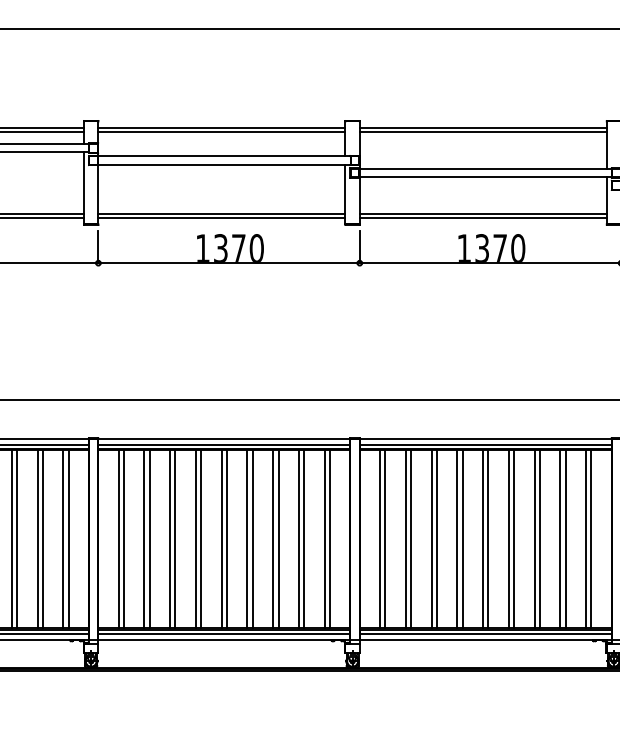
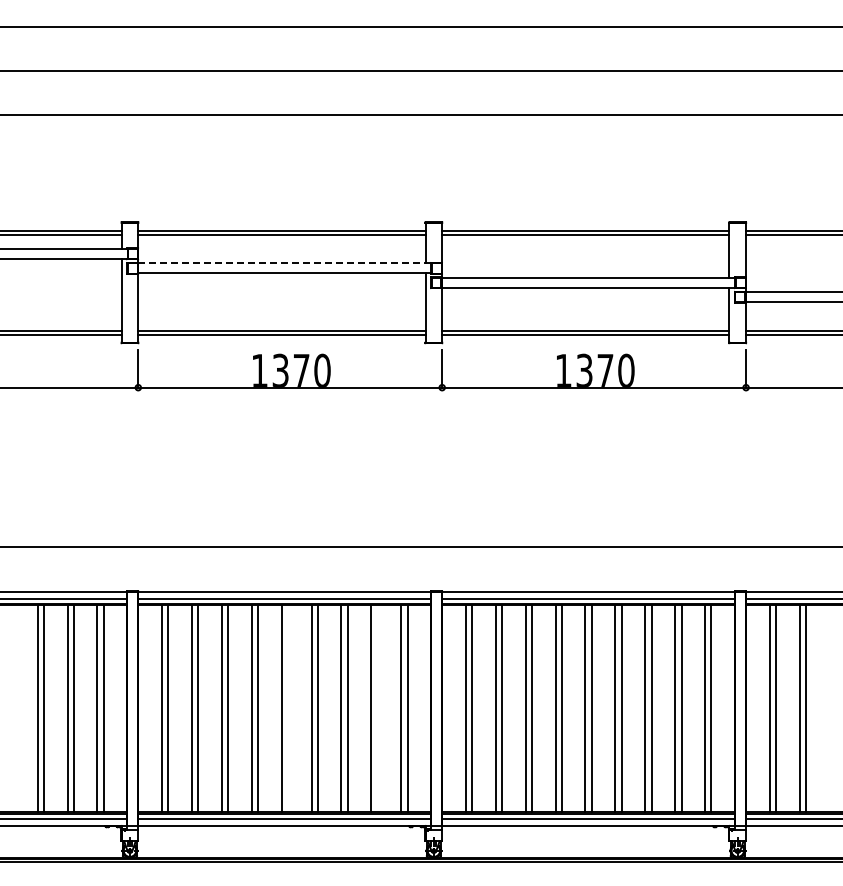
line: (224, 156) -> (284, 263), solid -> dashed
line: (226, 539) -> (287, 708), removed
line: (304, 539) -> (377, 708), removed

